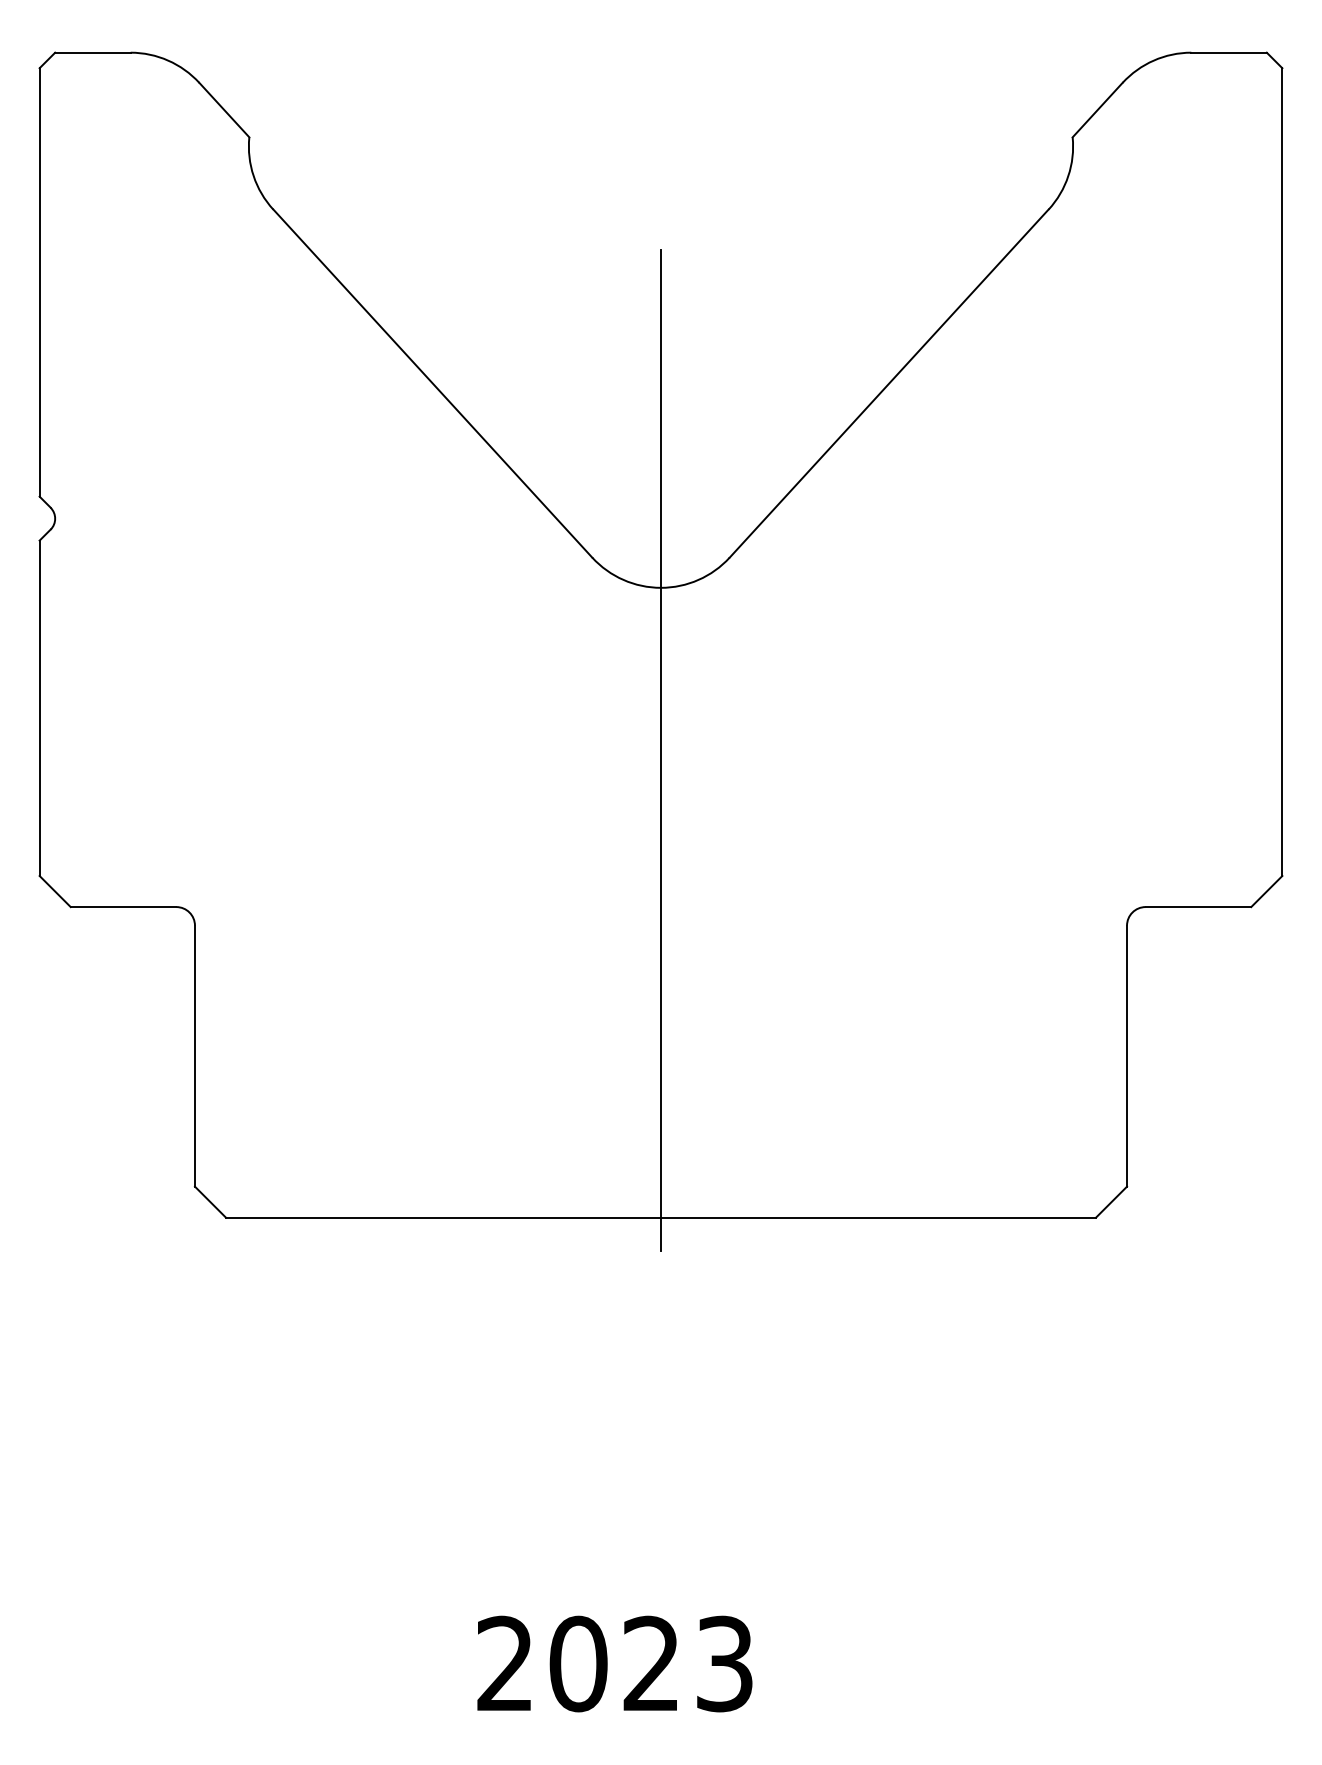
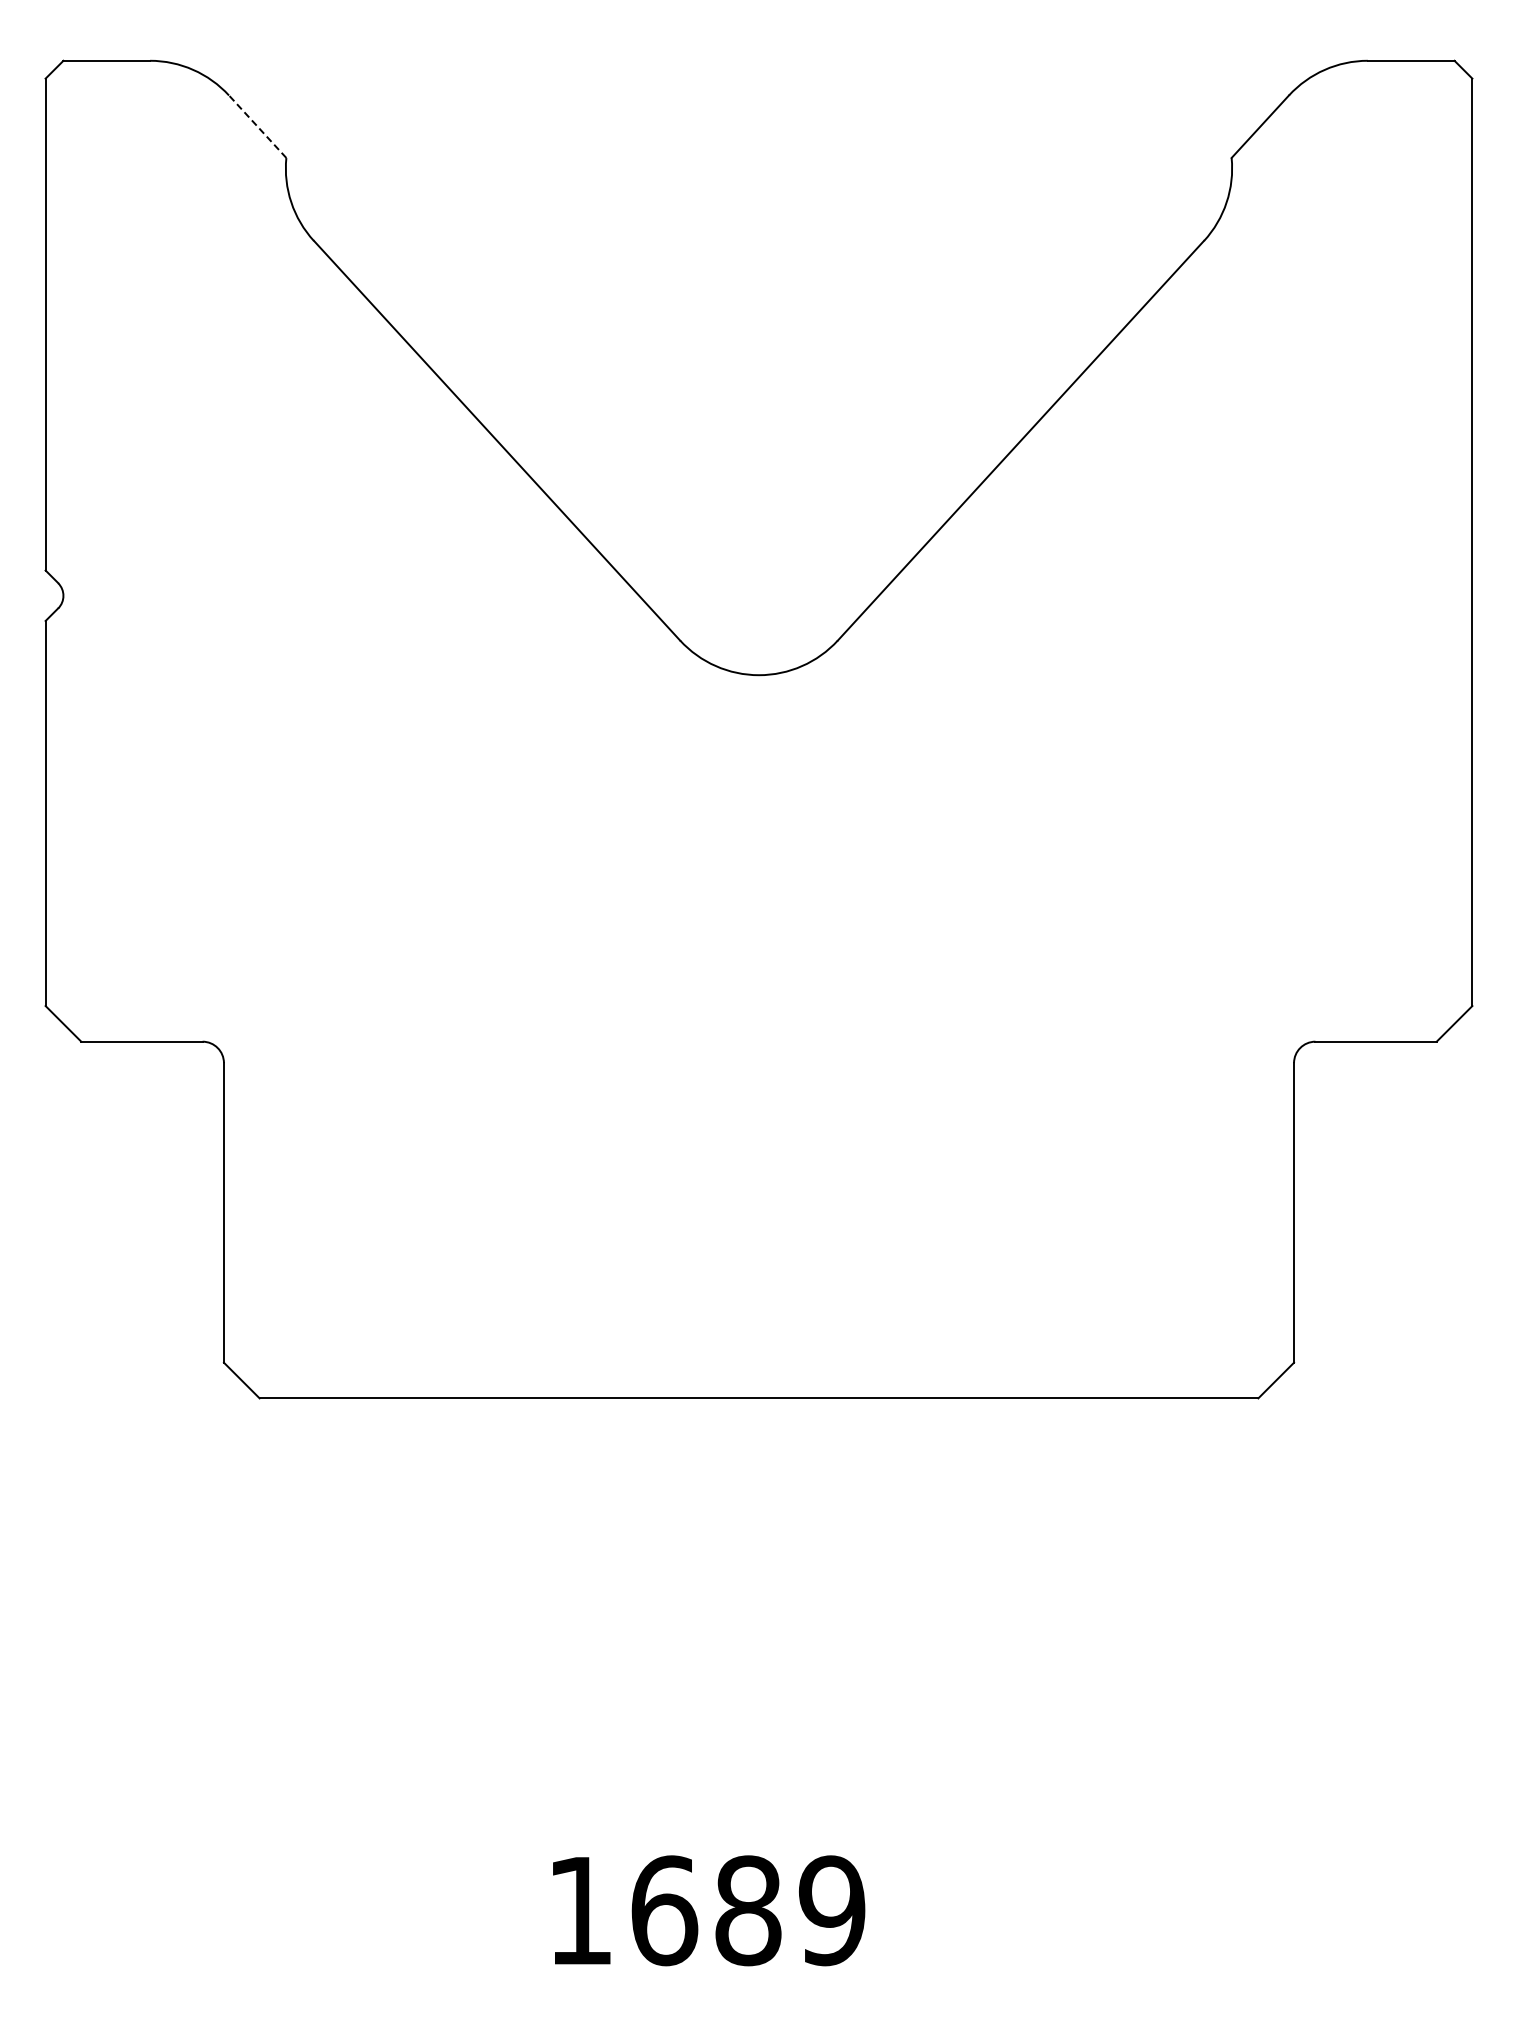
line: (224, 109) -> (257, 126), solid -> dashed
line: (661, 750) -> (759, 861), removed
text: (615, 1663) -> (706, 1910), 2023 -> 1689

